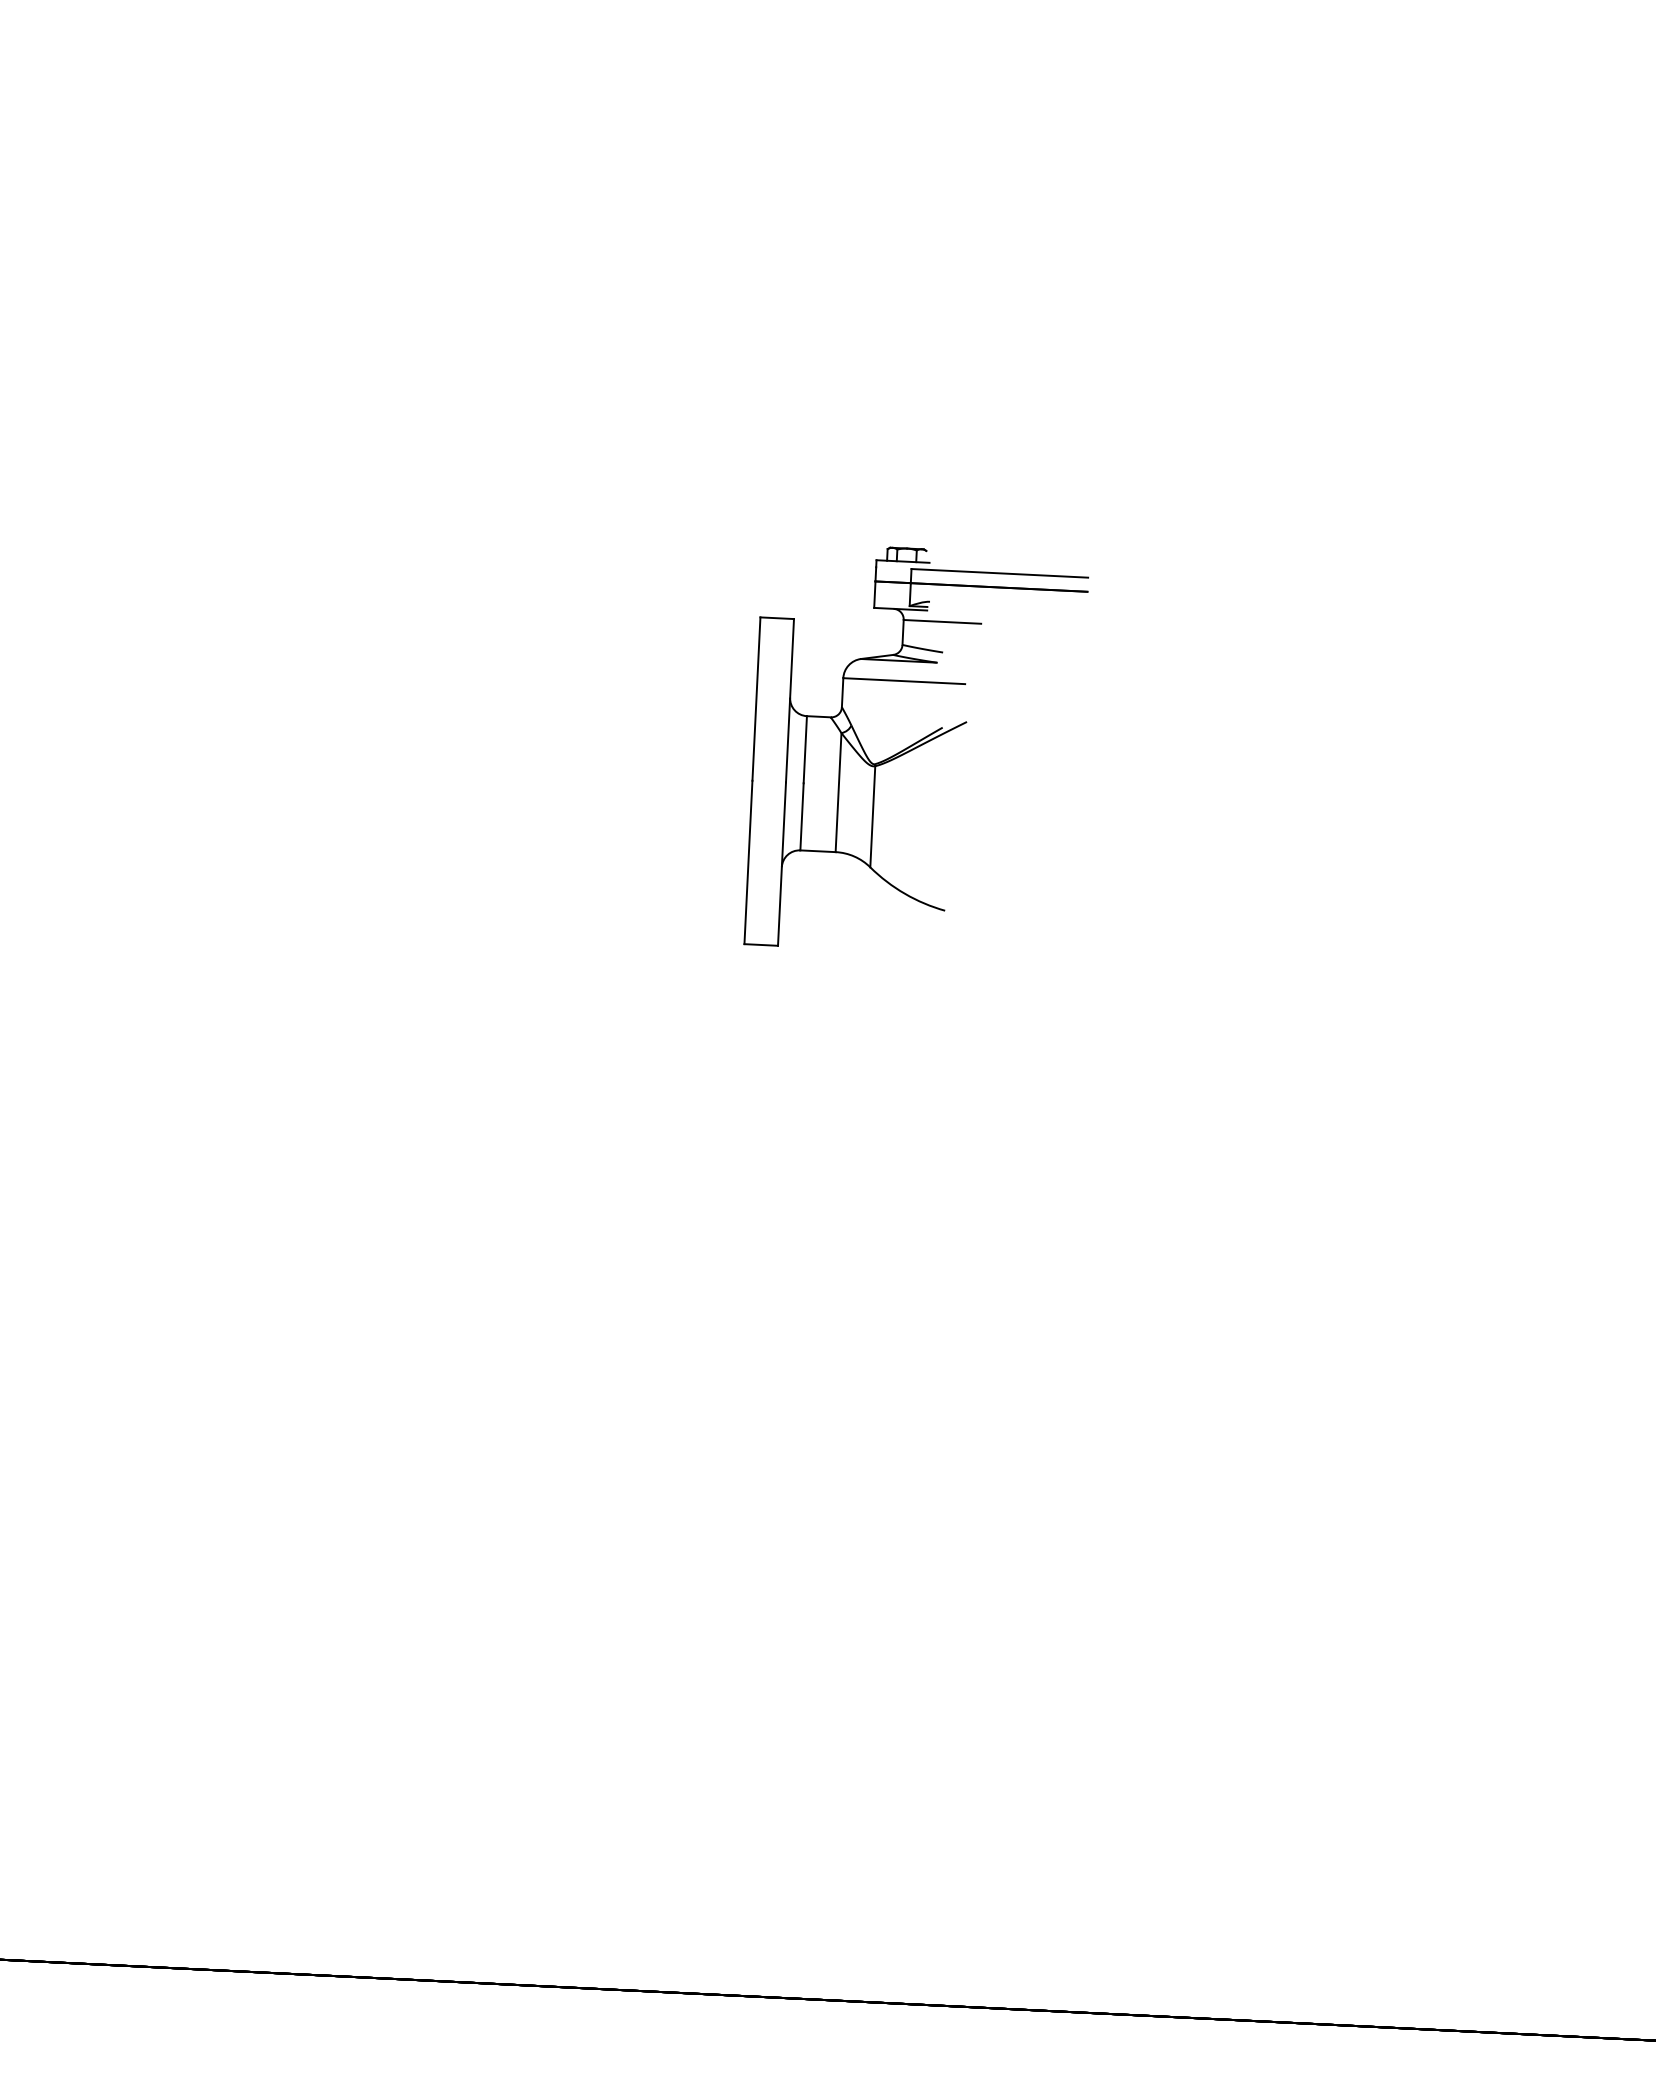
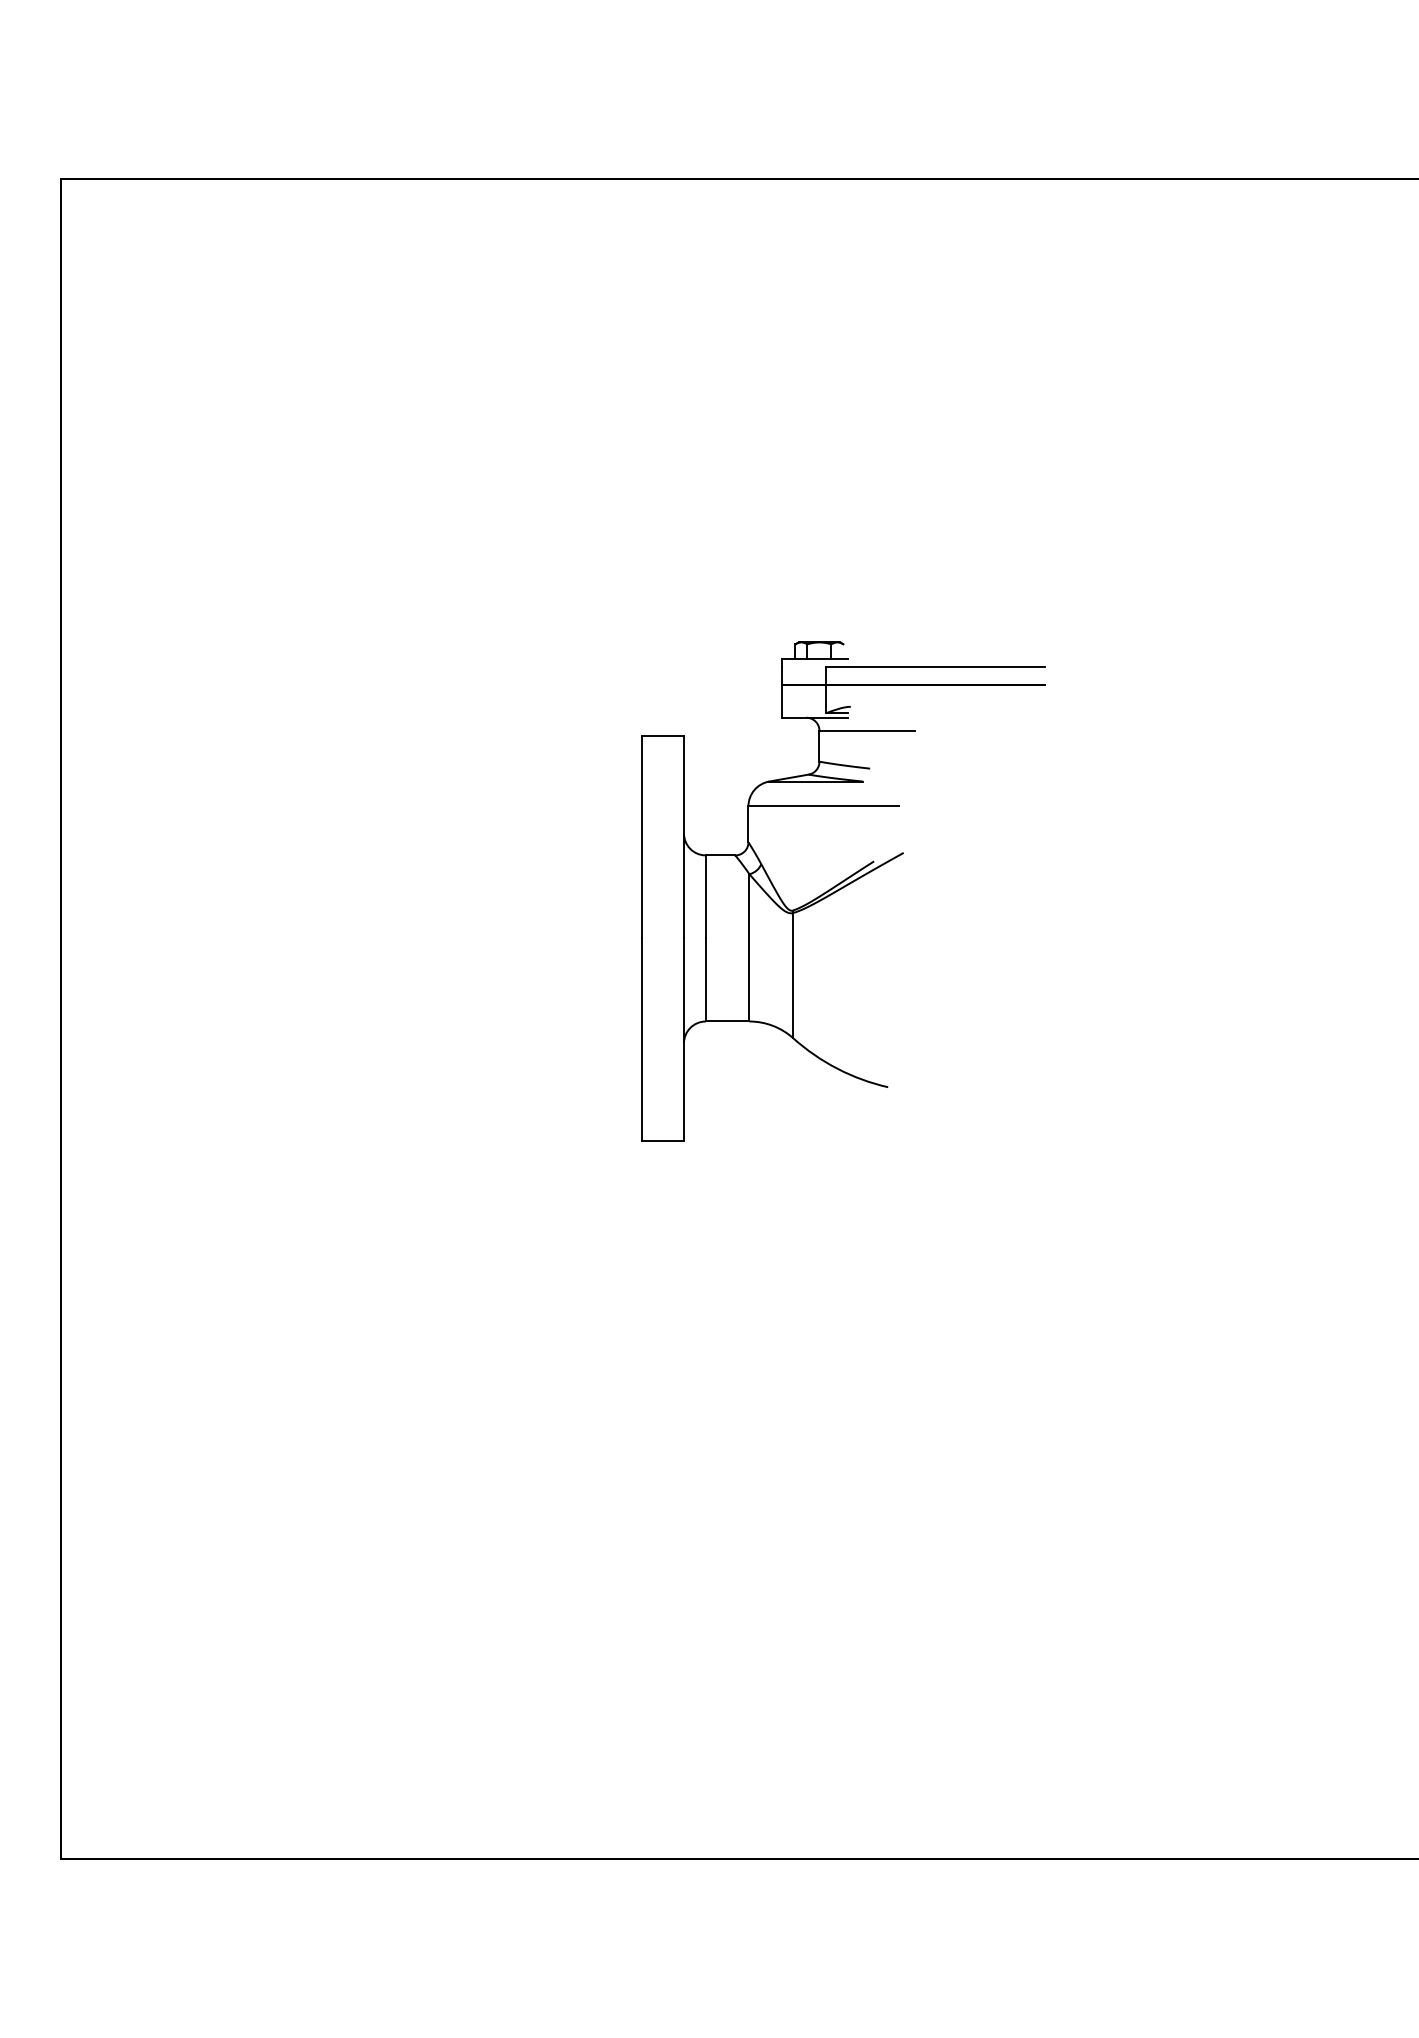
part: (916, 749) -> (843, 890), size x1.6

